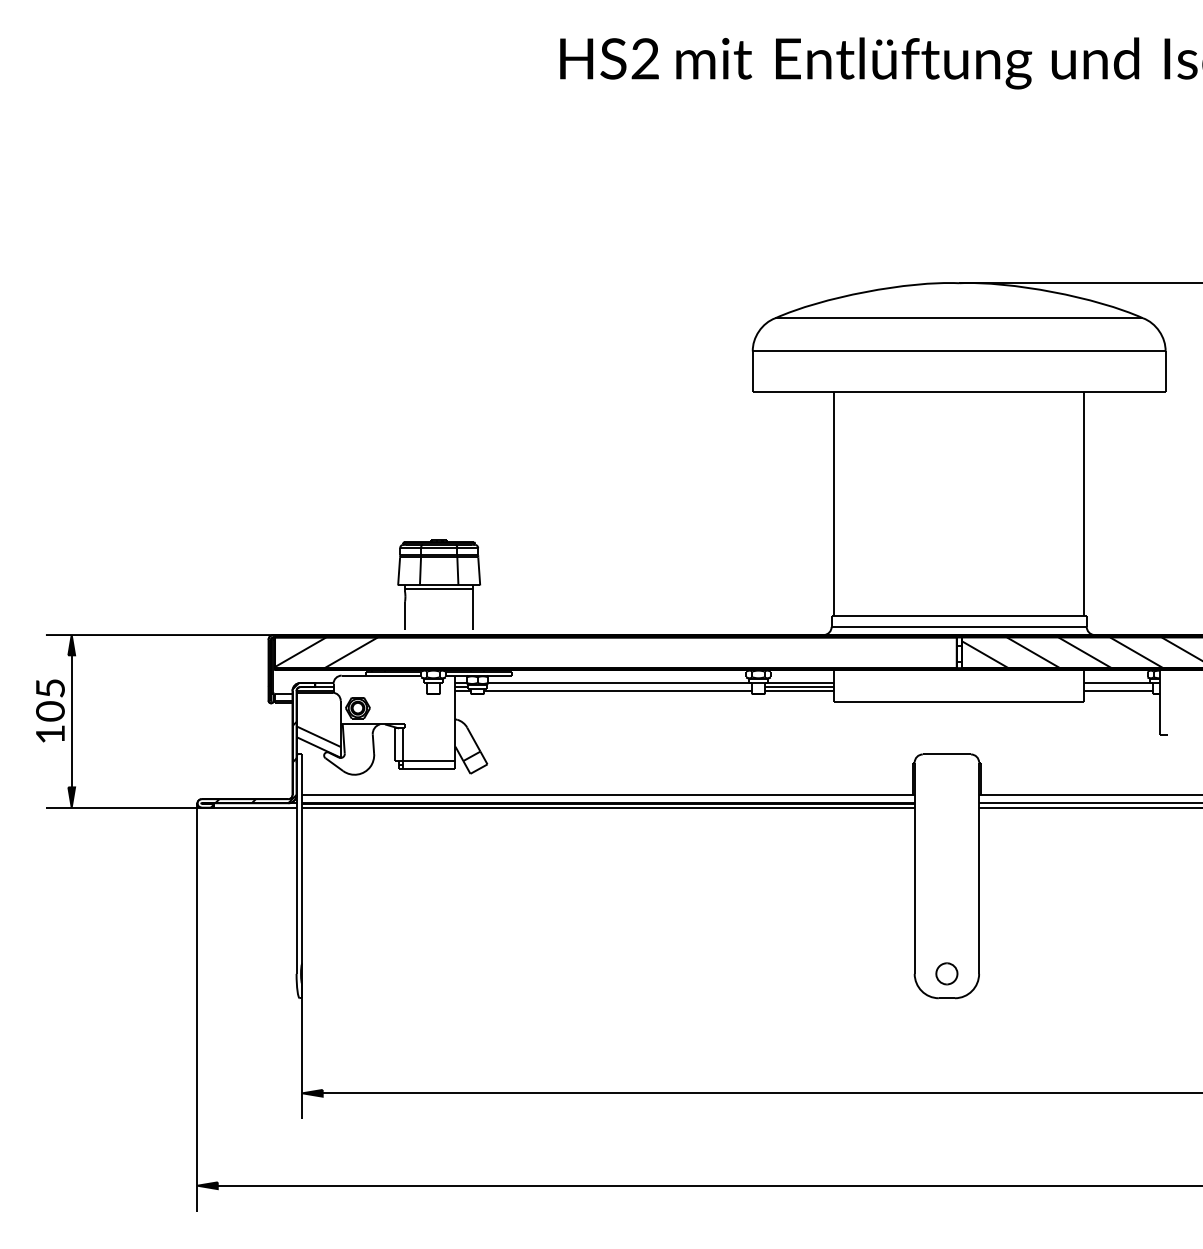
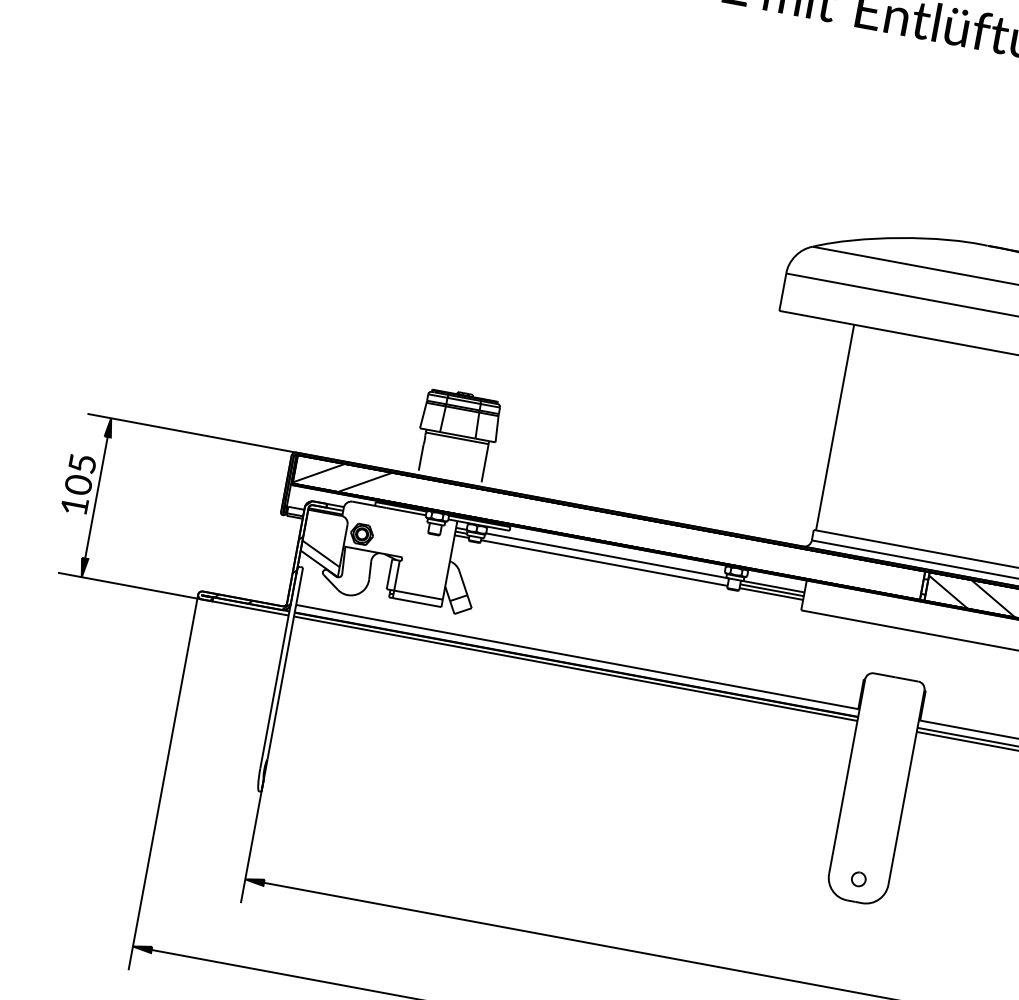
part: (946, 973) -> (858, 878), size x0.7

